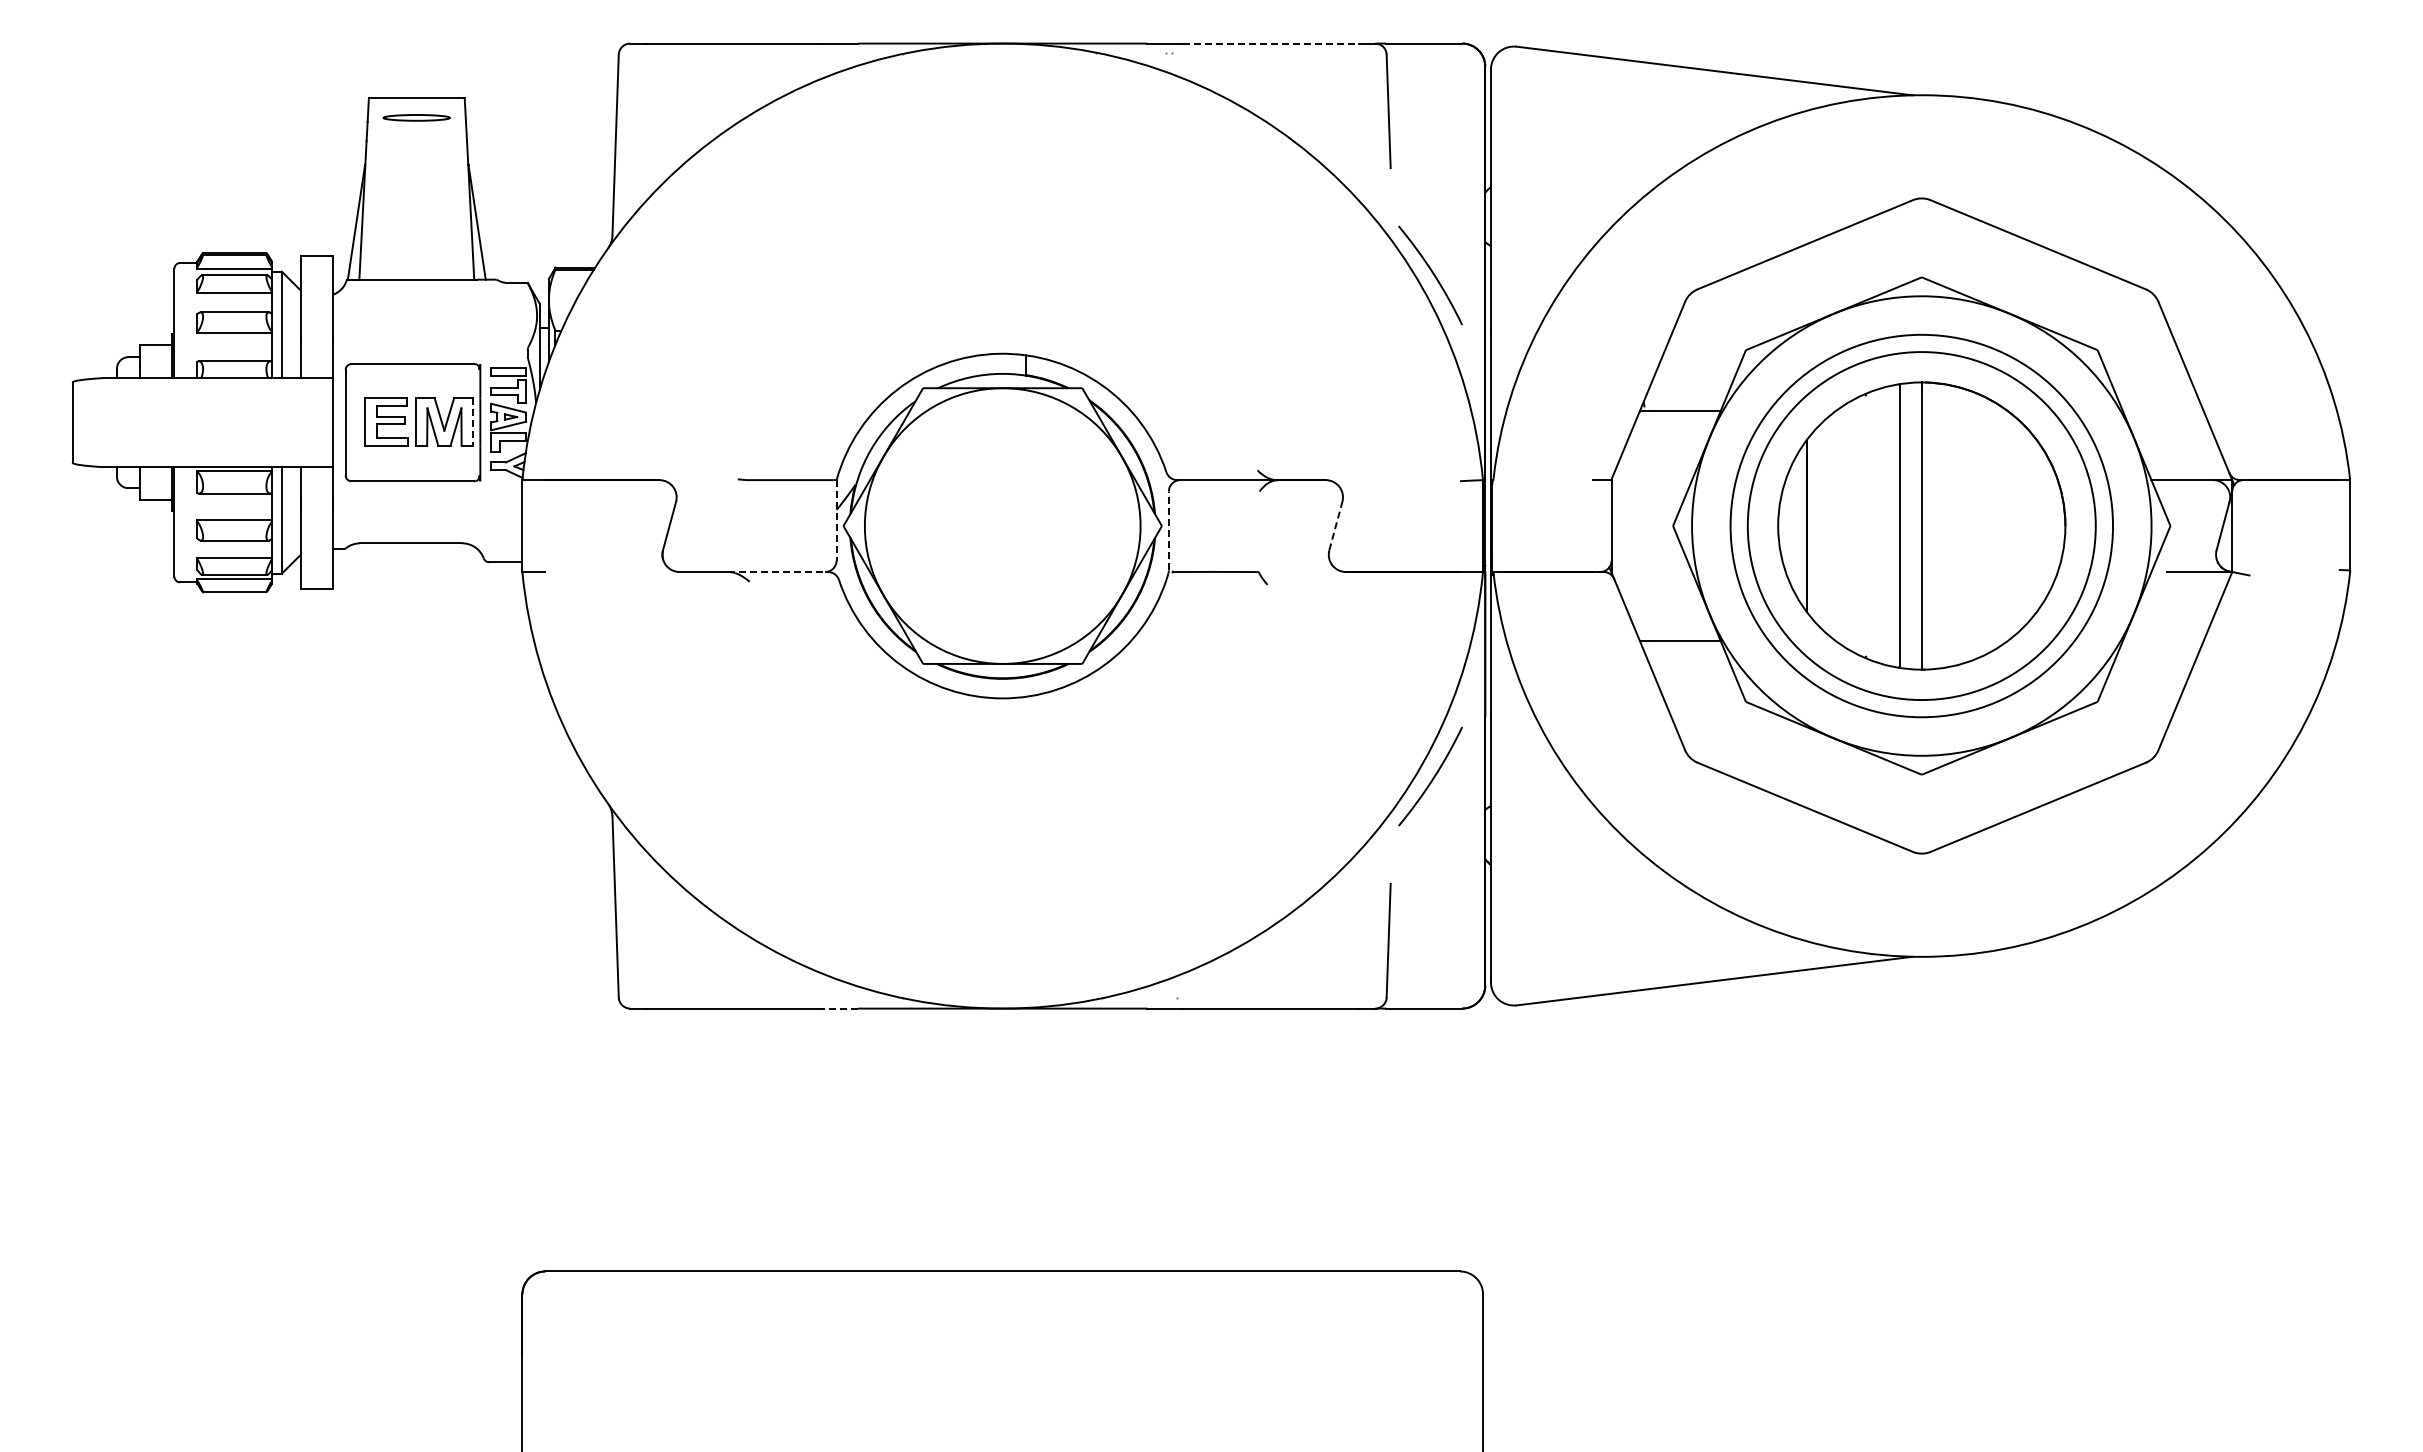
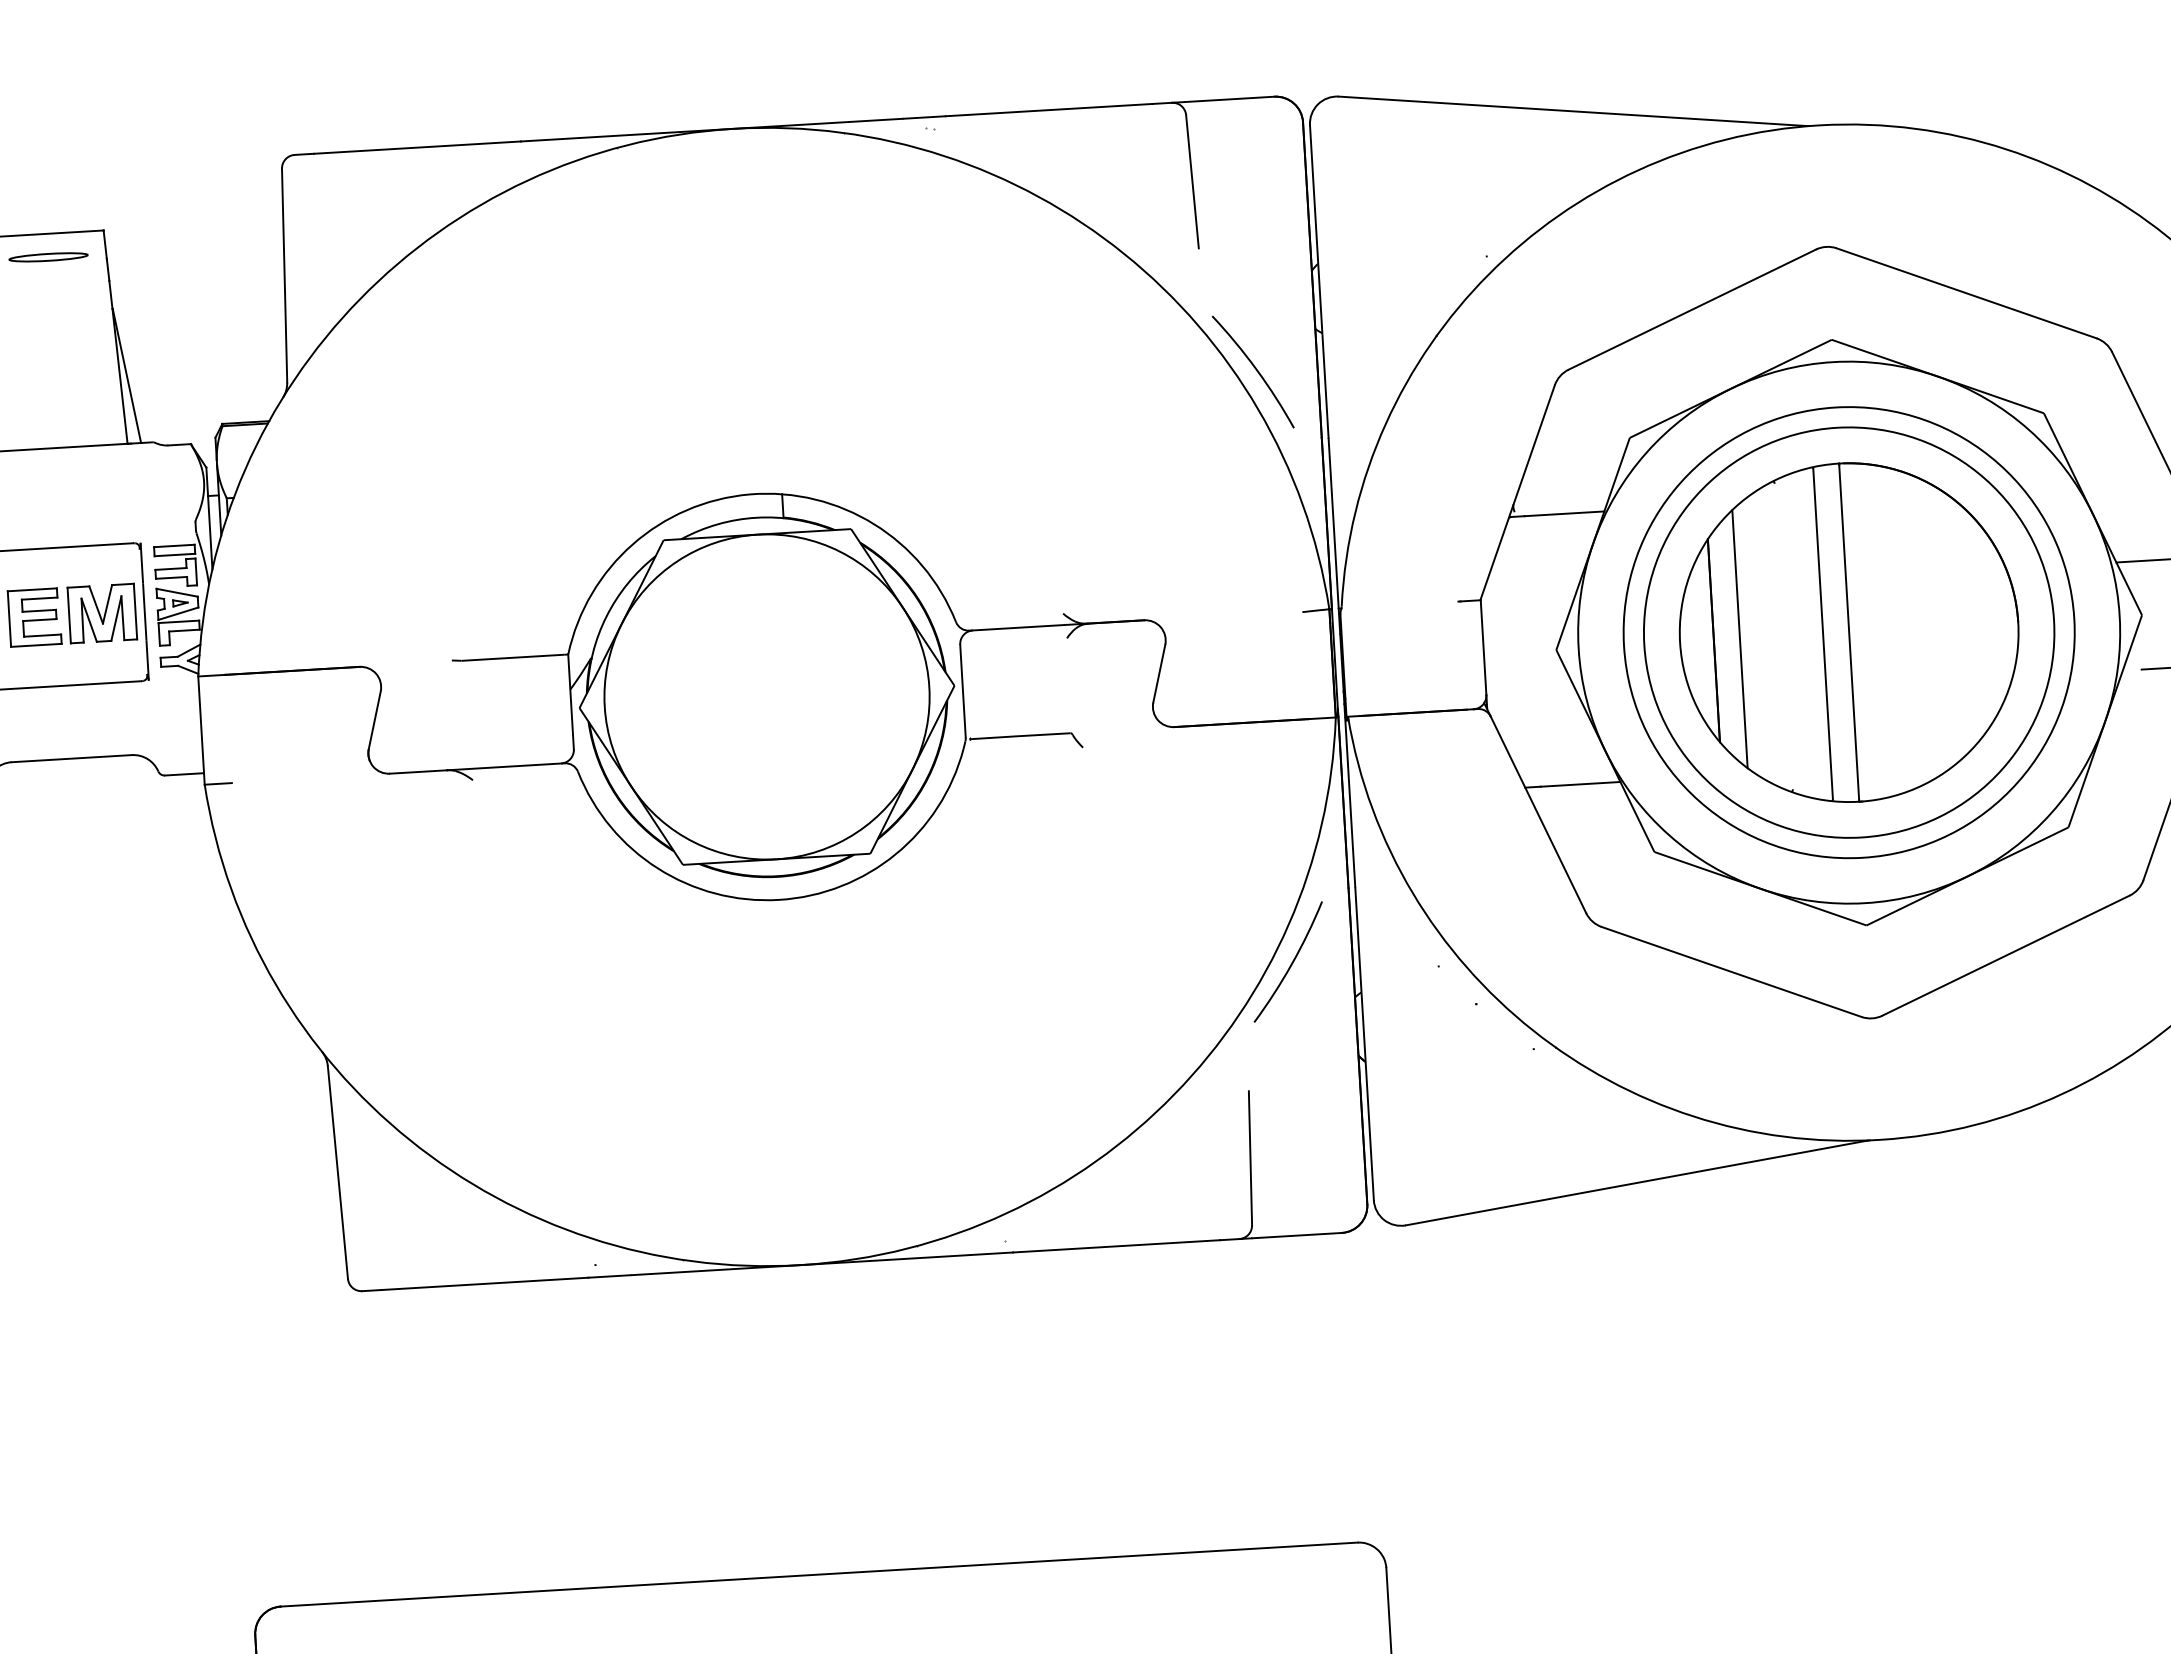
line: (1270, 43) -> (1048, 110), dashed -> solid
line: (472, 422) -> (135, 612), dashed -> solid
line: (836, 520) -> (570, 702), dashed -> solid
line: (1336, 525) -> (1160, 672), dashed -> solid
line: (1829, 525) -> (1740, 638), added
line: (1168, 530) -> (962, 690), dashed -> solid
line: (778, 572) -> (506, 767), dashed -> solid
line: (840, 1008) -> (609, 1276), dashed -> solid

